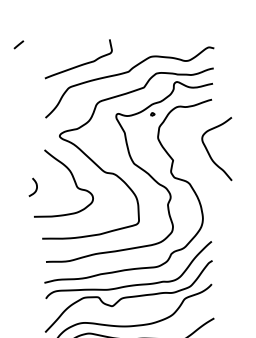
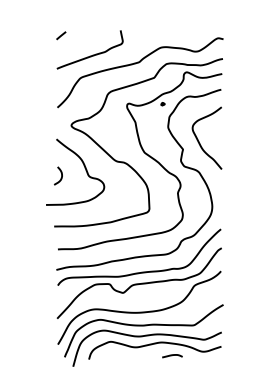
curve: (19, 44) -> (61, 35), moved
curve: (209, 152) -> (199, 141), moved
curve: (36, 186) -> (61, 175), moved

